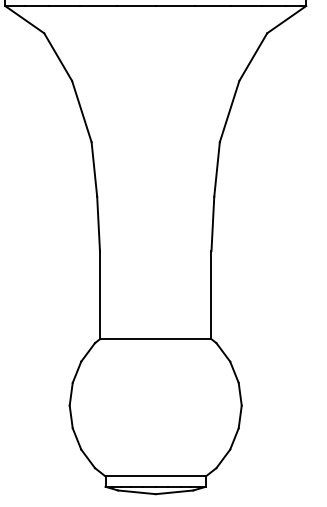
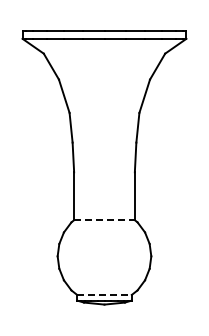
line: (157, 339) -> (105, 220), solid -> dashed
line: (155, 475) -> (104, 294), solid -> dashed

